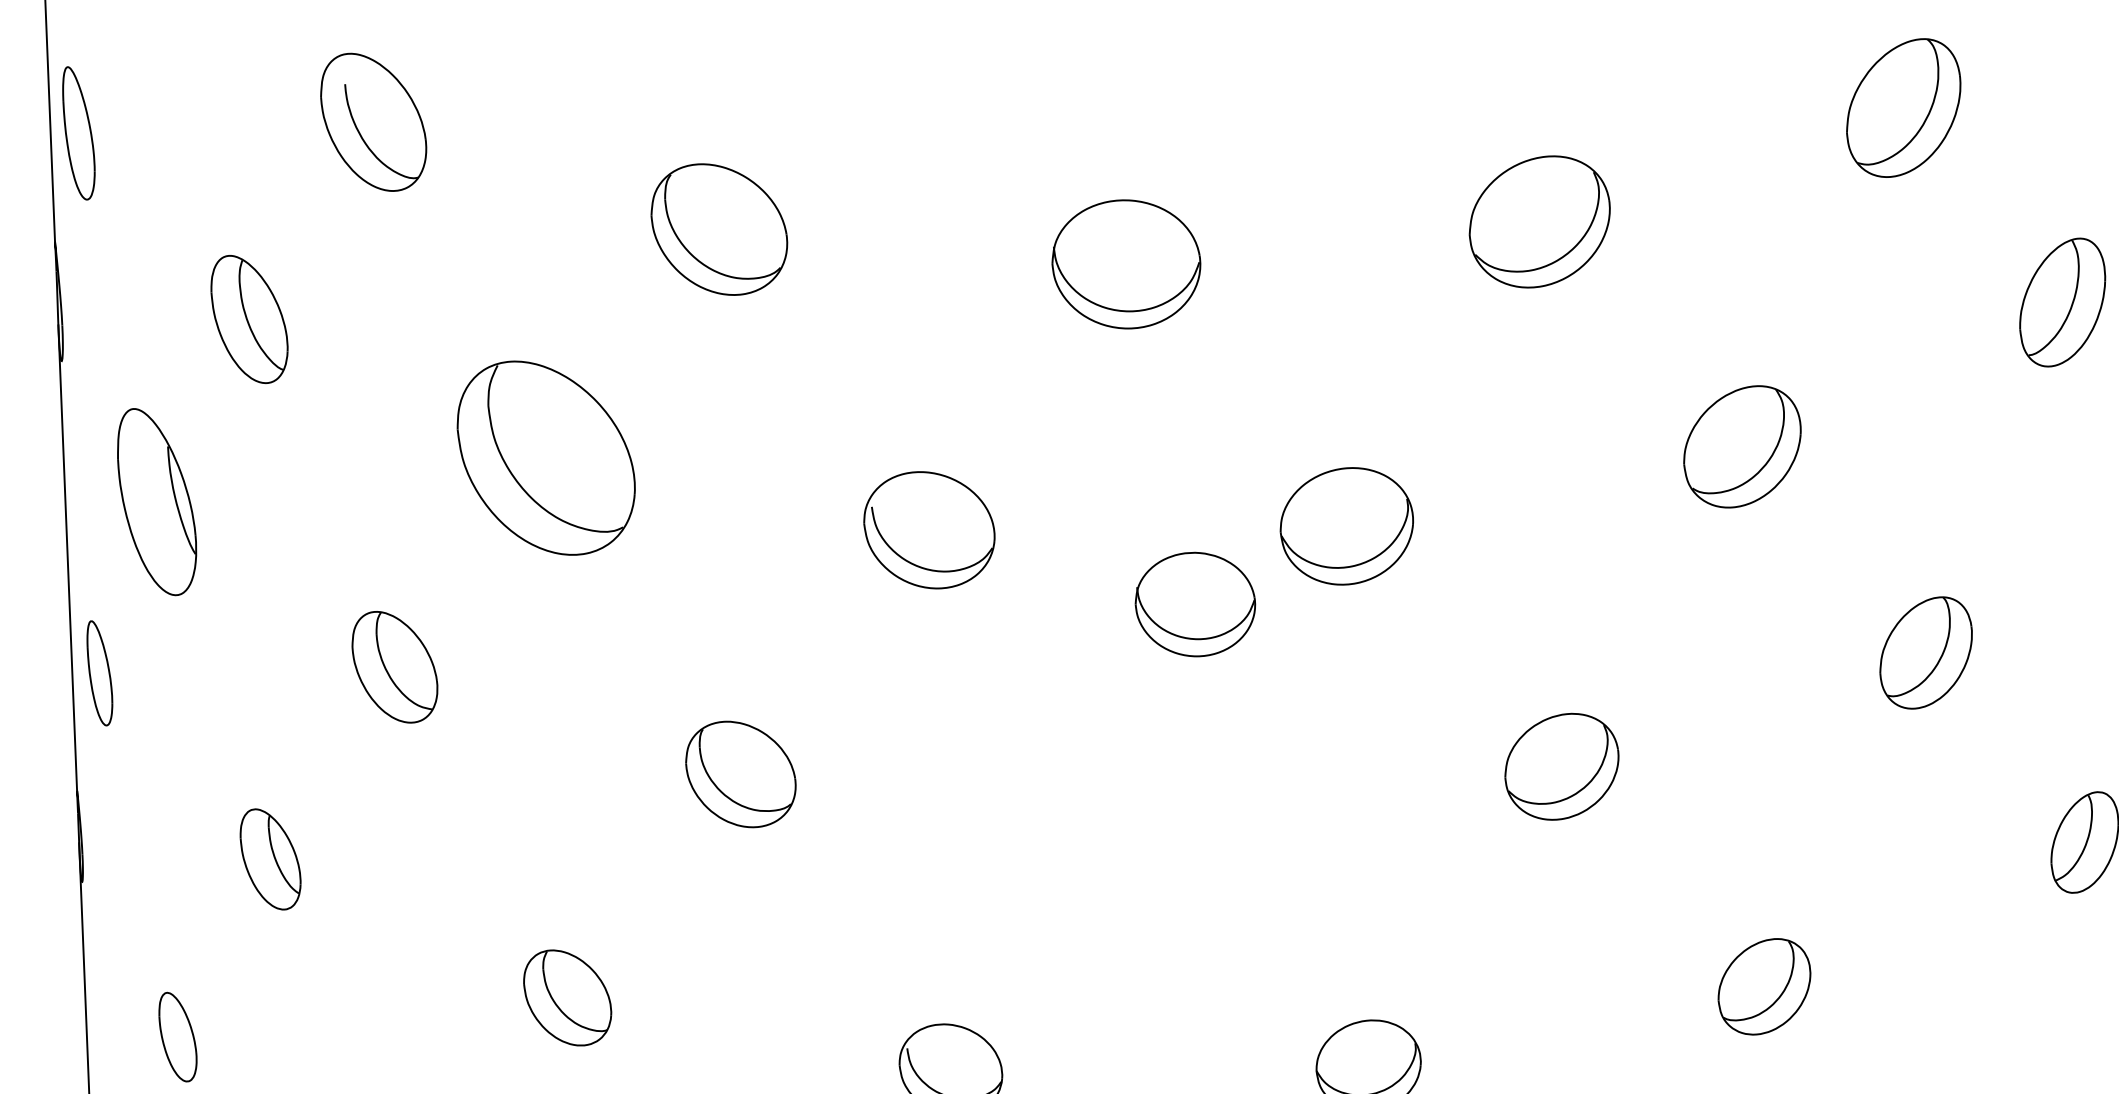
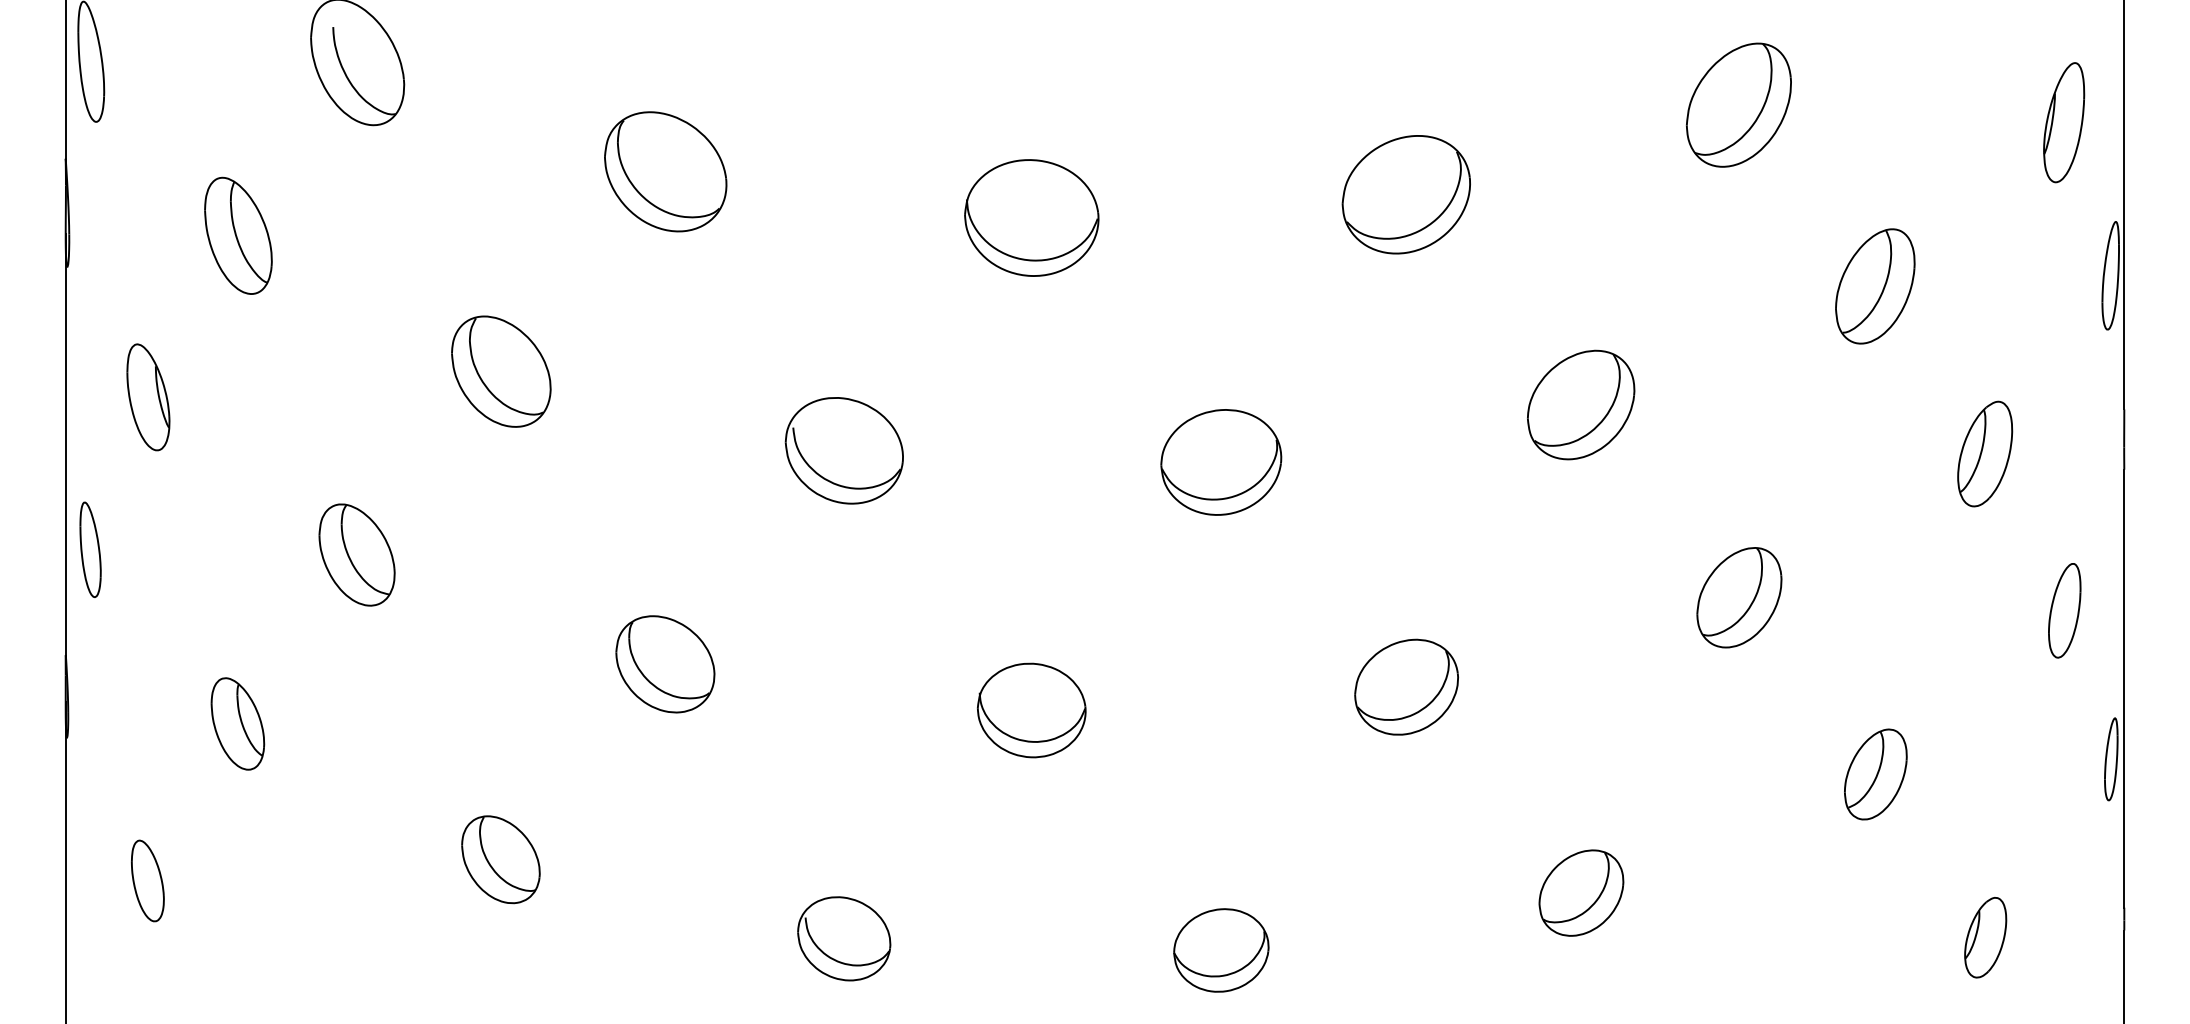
part: (546, 457) -> (501, 371), size x0.62
part: (157, 502) -> (148, 397), size x0.62
part: (1195, 604) -> (1031, 710), moved

